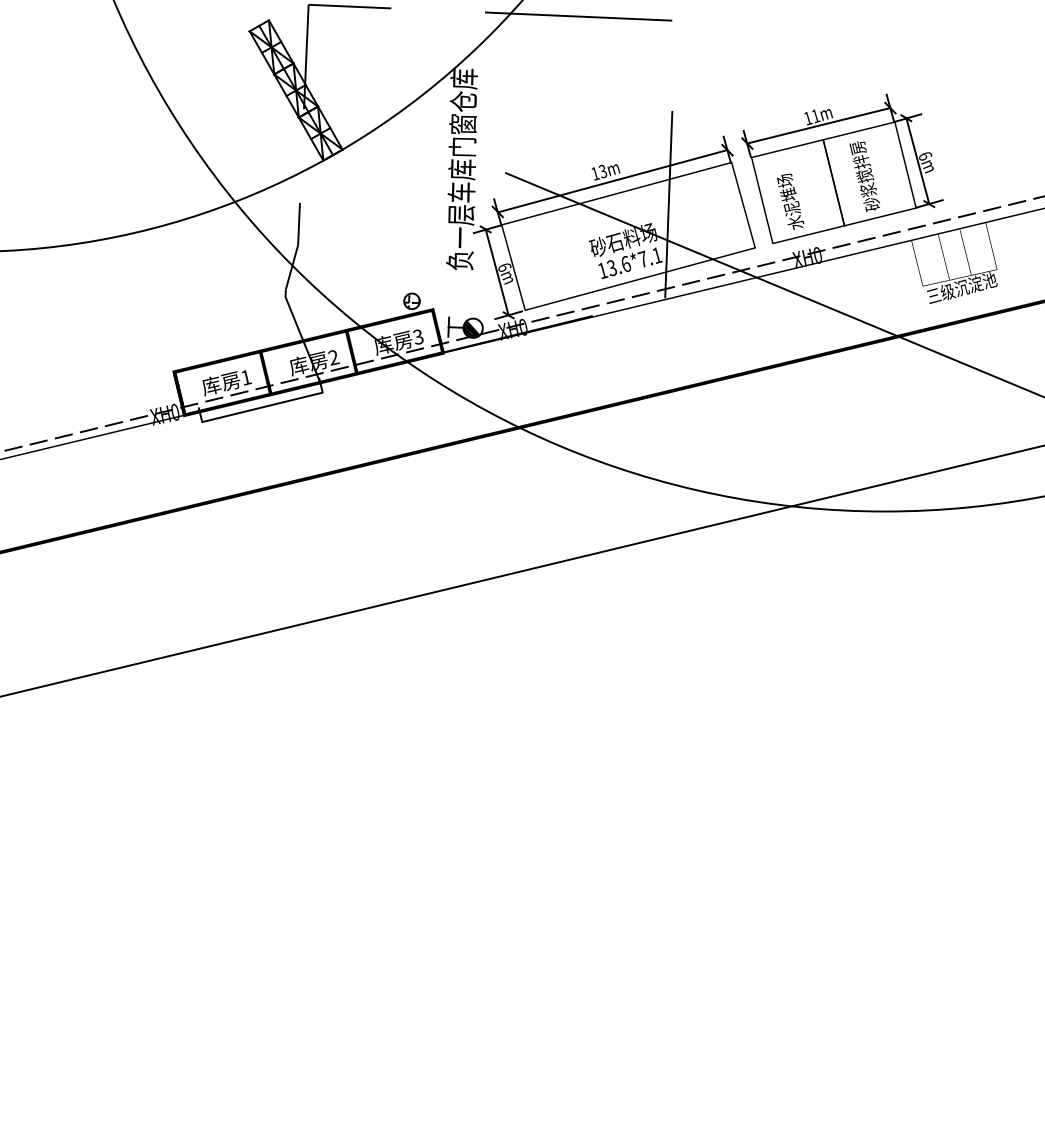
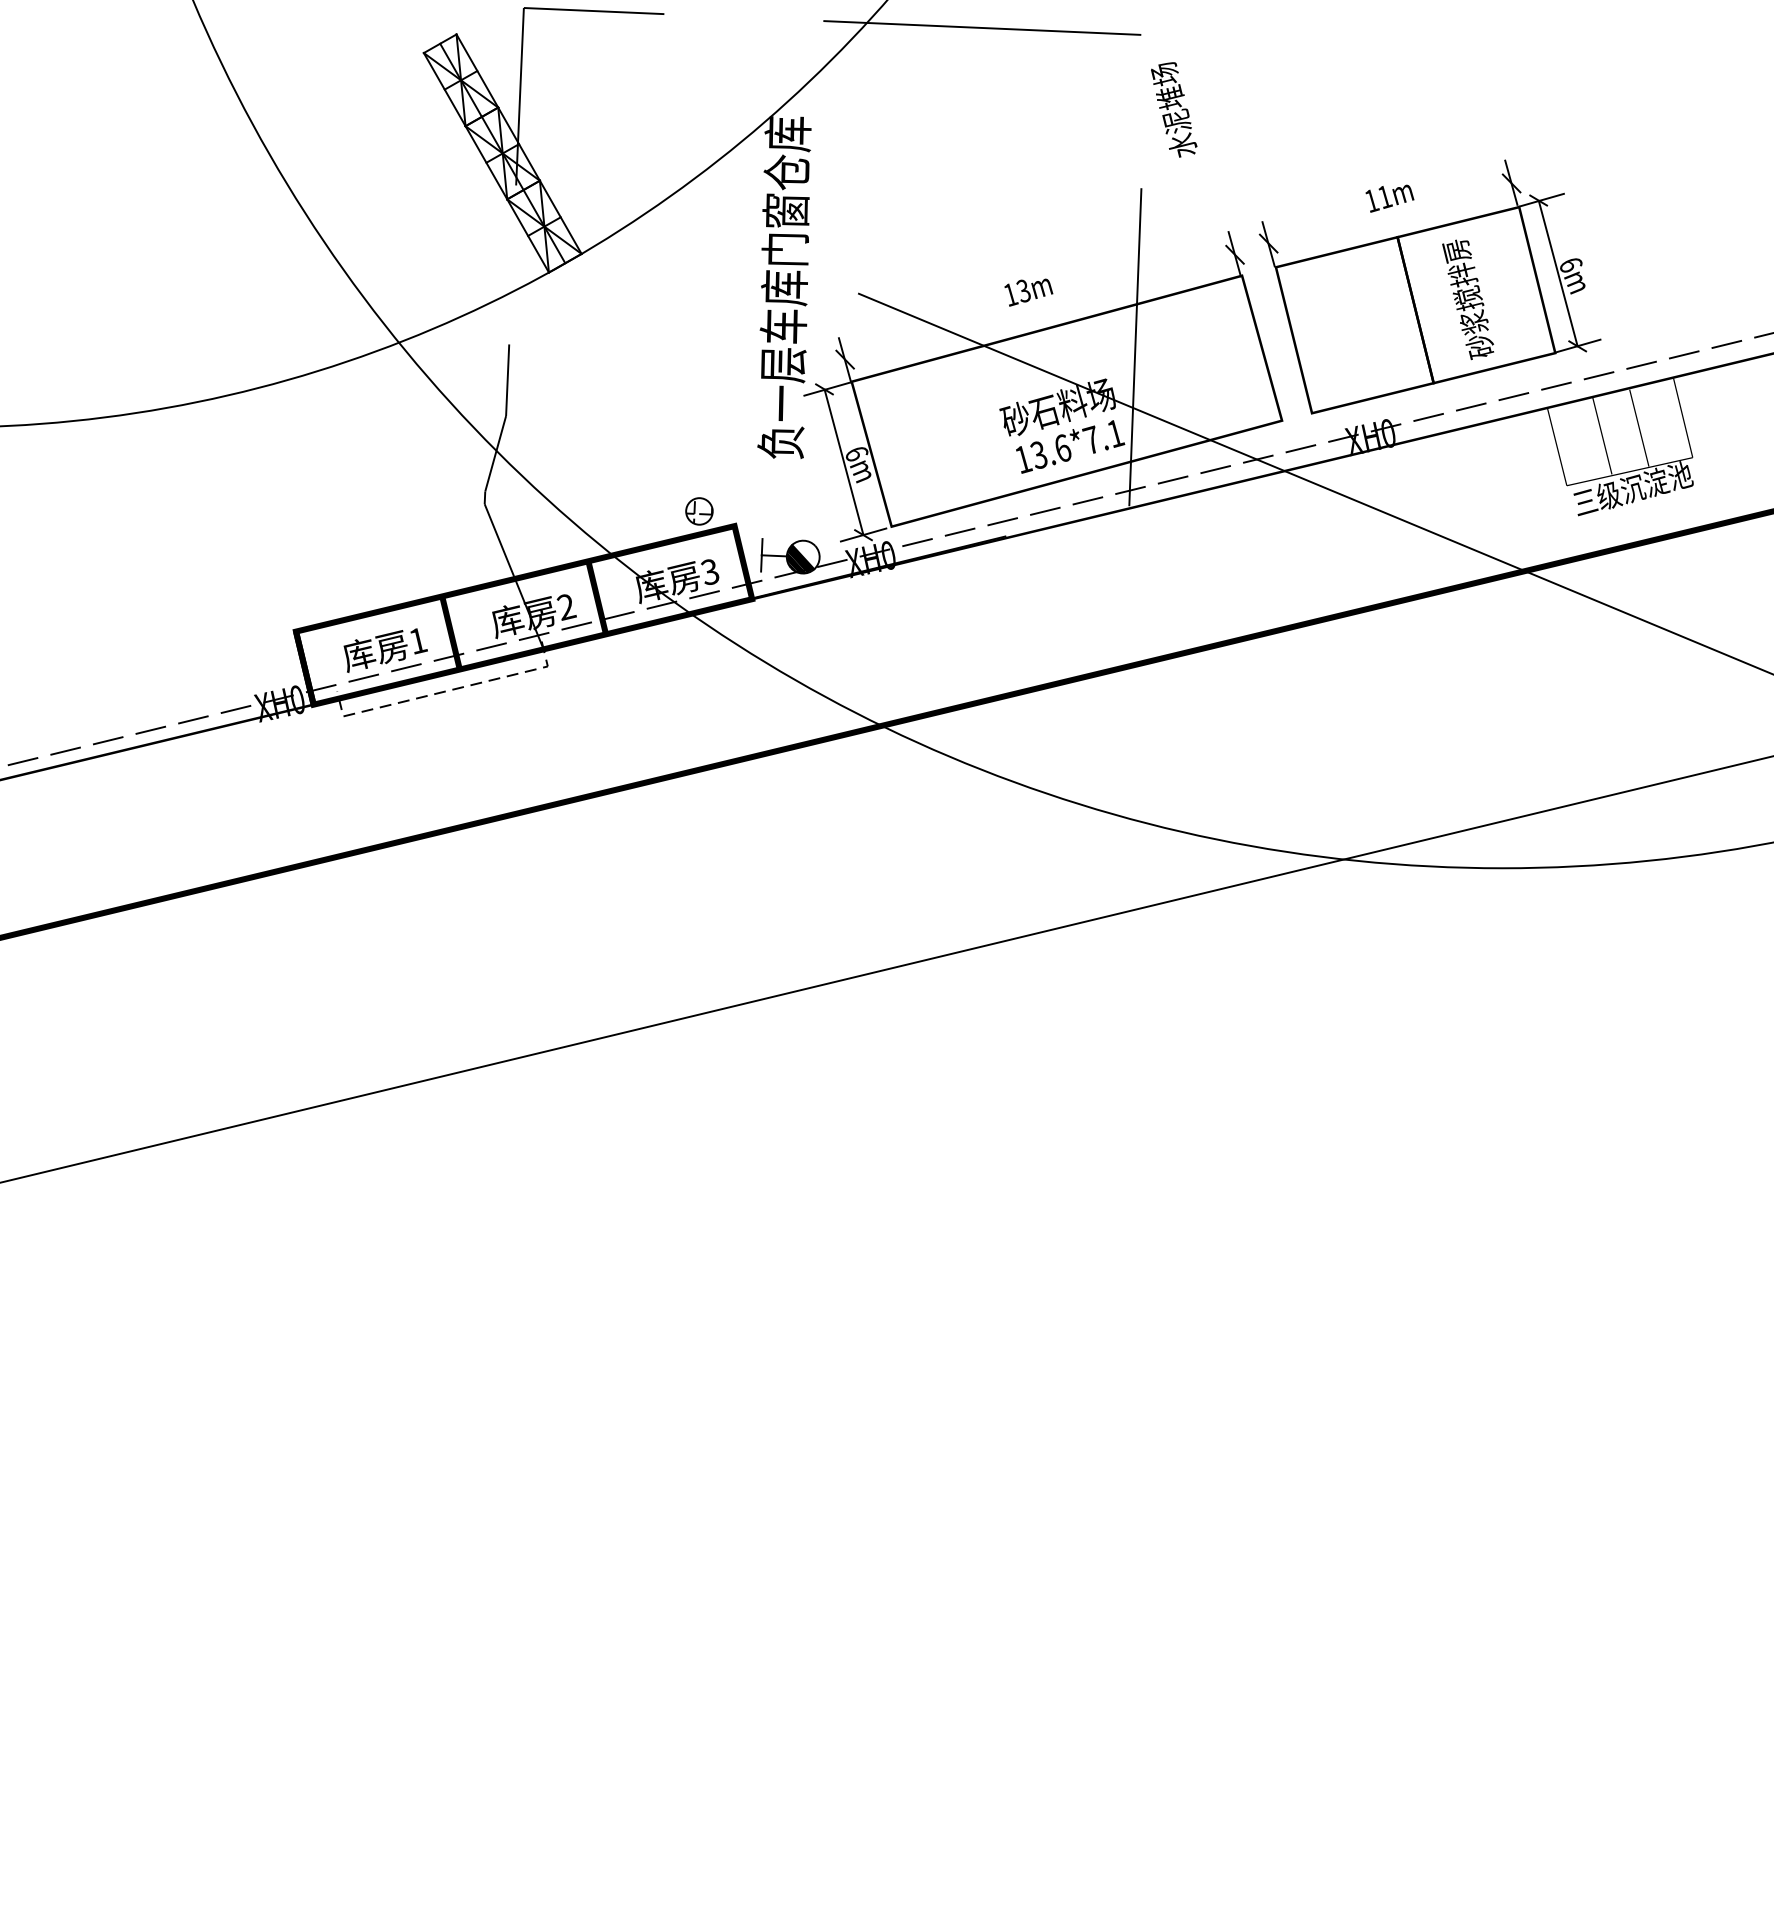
line: (818, 125) -> (1389, 212), removed
line: (612, 181) -> (1039, 307), removed
text: (790, 201) -> (1173, 109), moved
line: (262, 407) -> (445, 691), solid -> dashed

